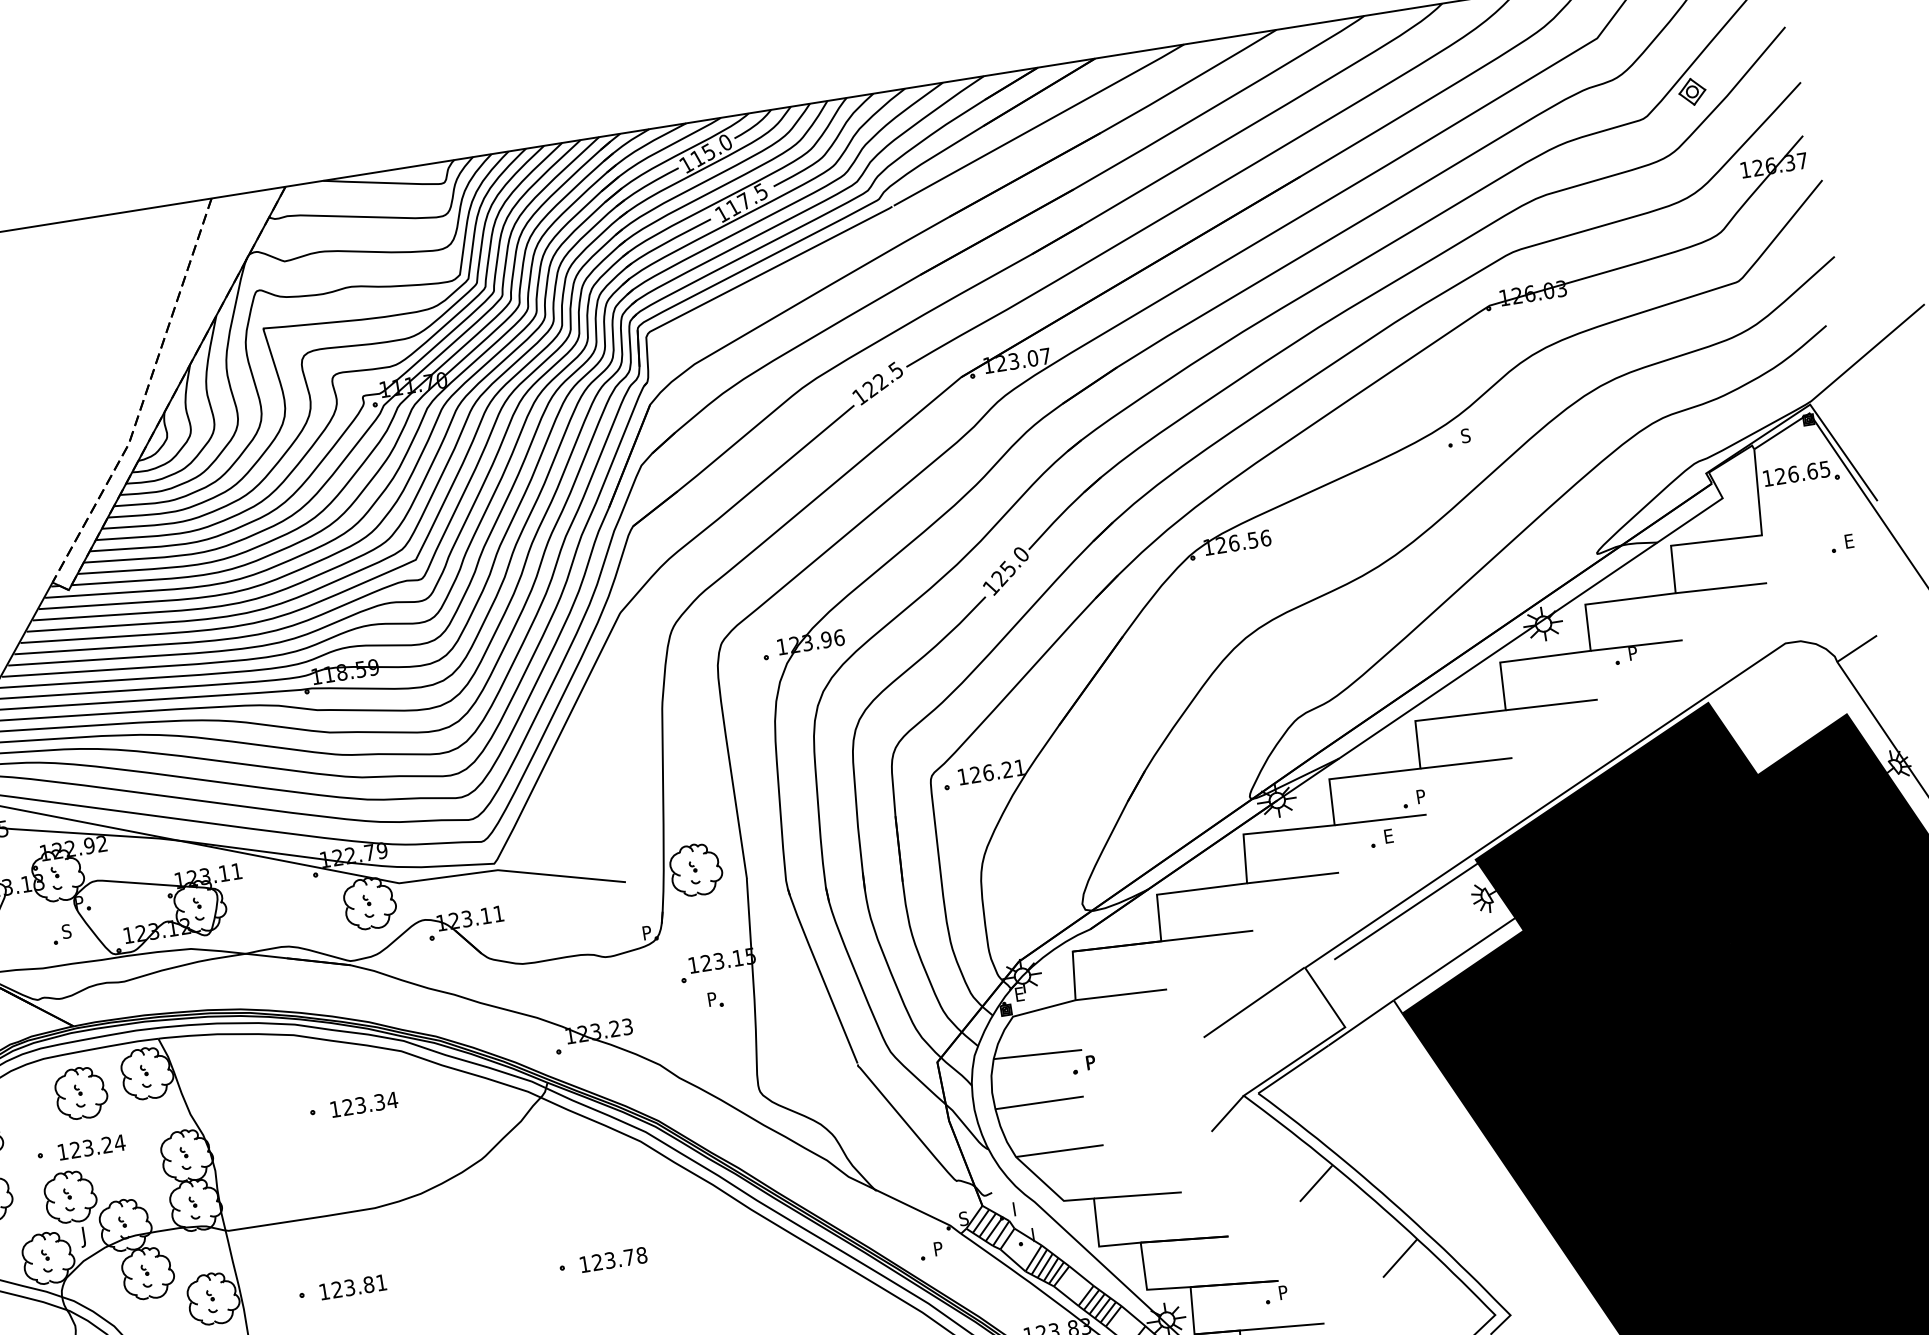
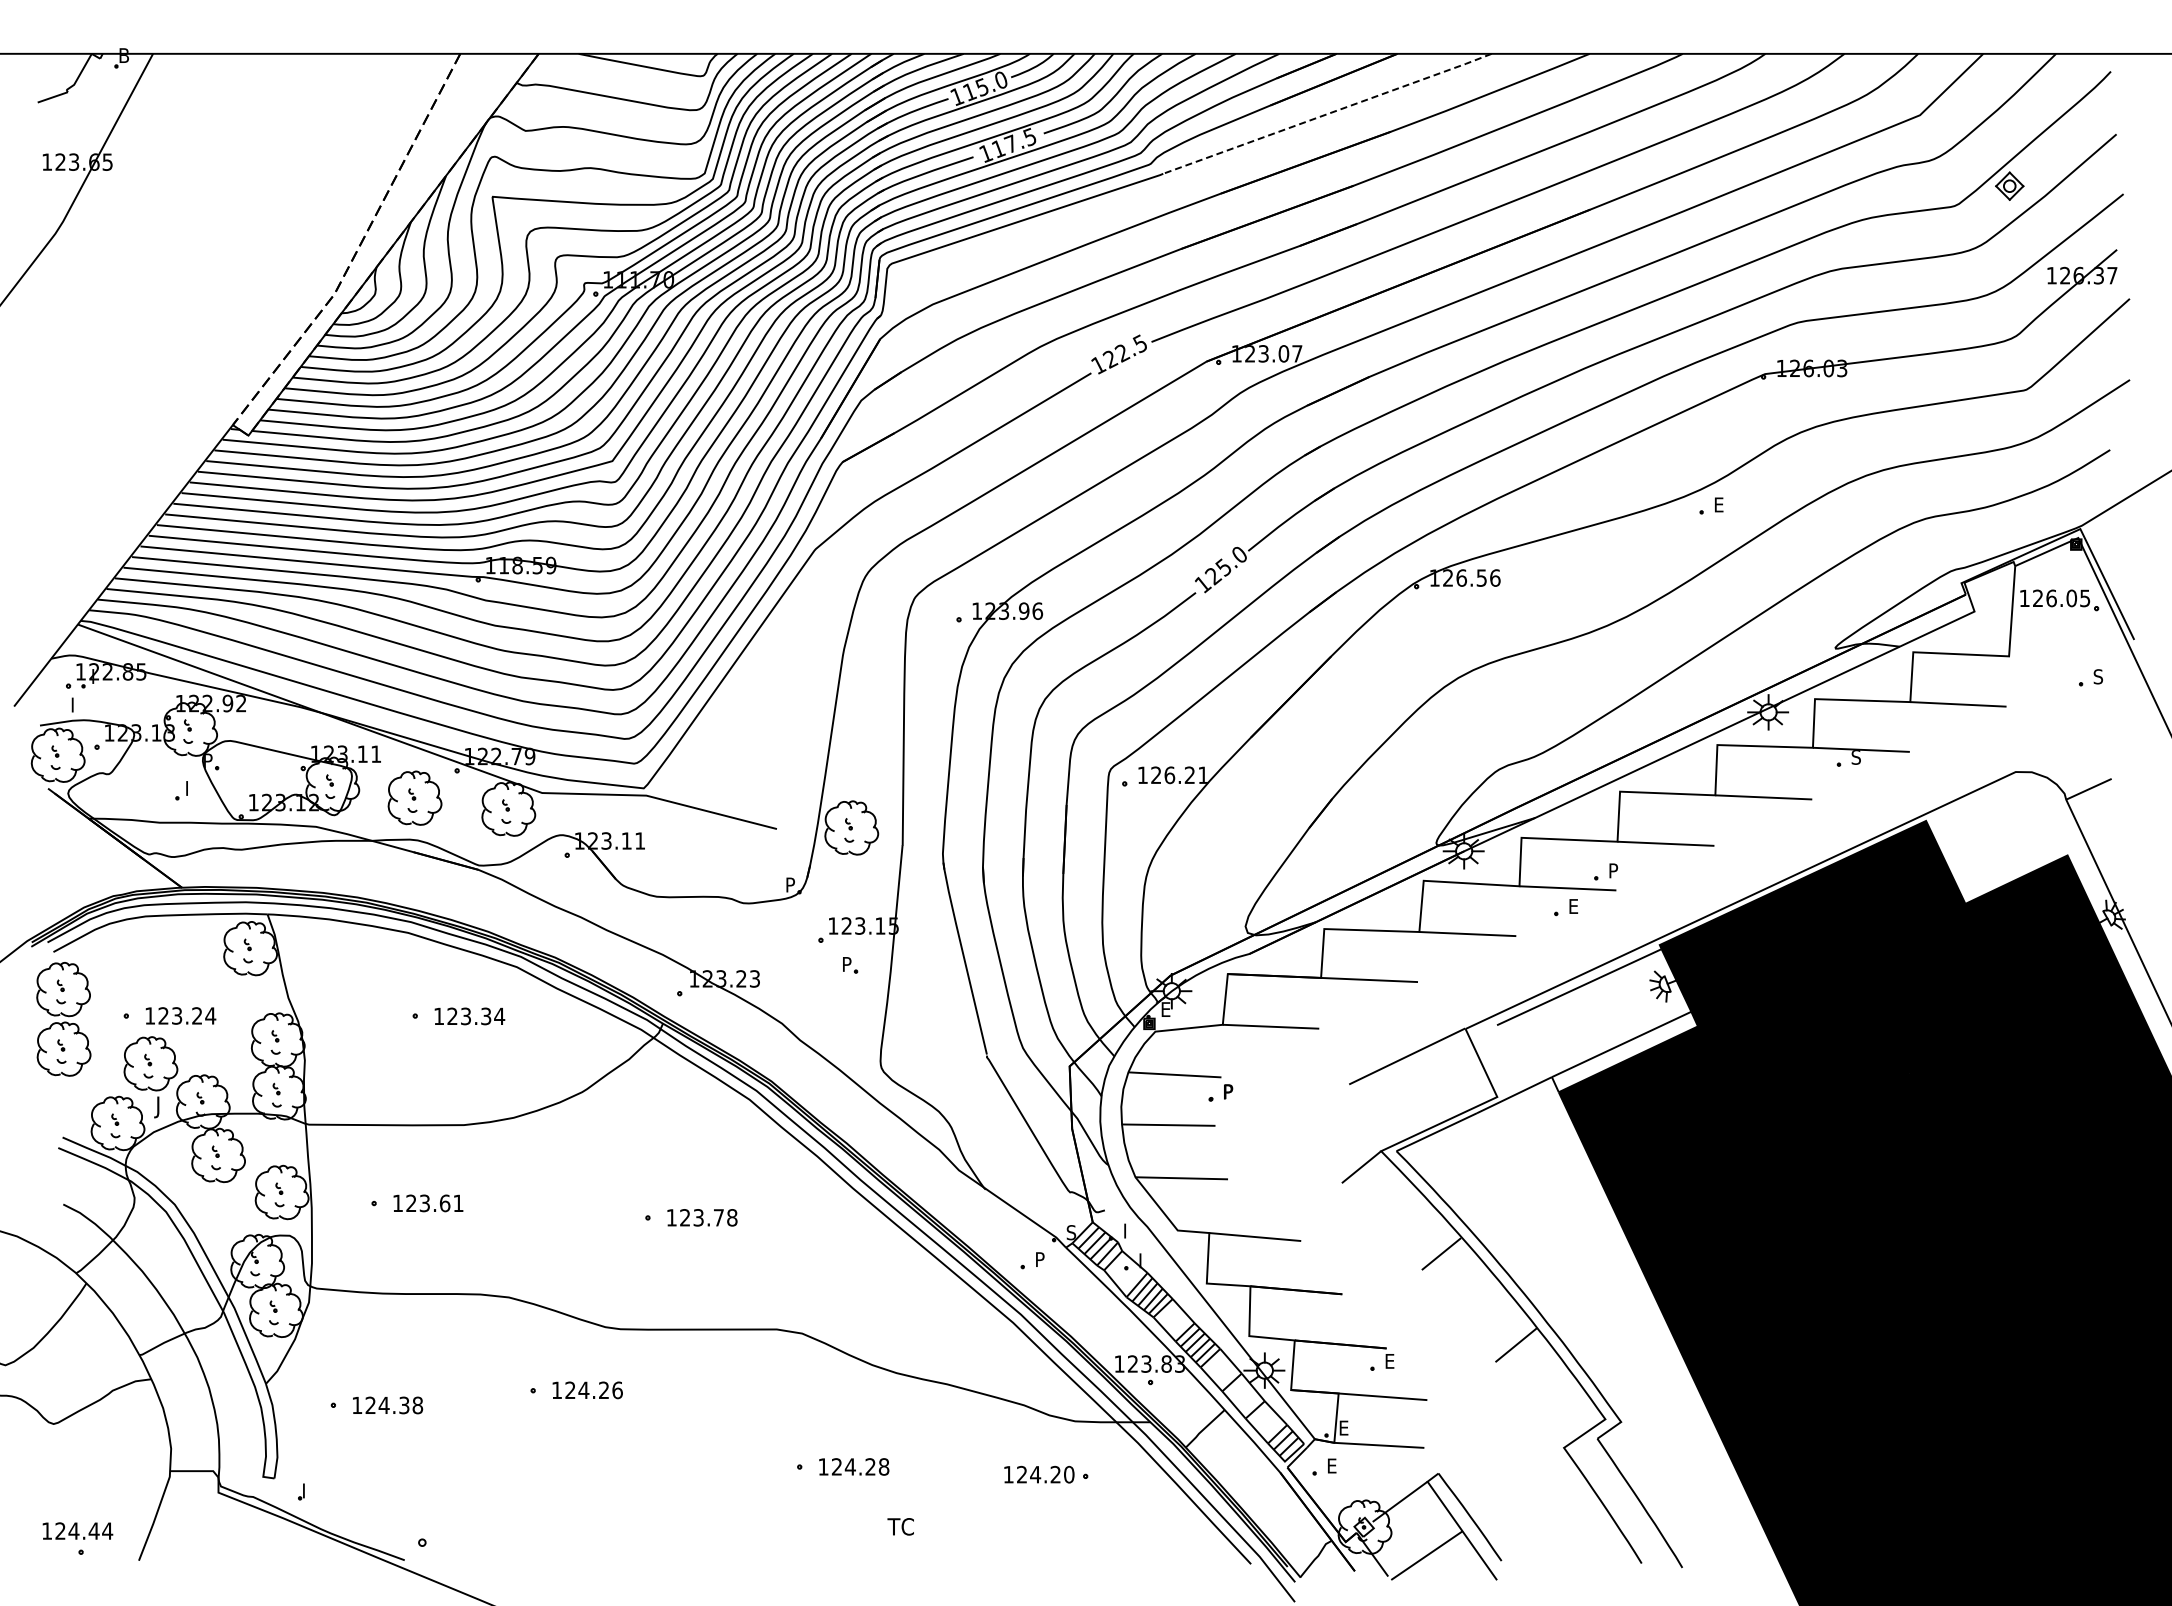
line: (1040, 124) -> (1329, 113), solid -> dashed
text: (1465, 435) -> (1718, 504), S -> E
text: (1812, 470) -> (2071, 597), 126.65 -> 126.05
text: (1849, 540) -> (2098, 676), E -> S
text: (1632, 653) -> (1855, 757), P -> S
text: (65, 931) -> (189, 788), S -> I
part: (80, 1092) -> (414, 797), moved
text: (368, 1283) -> (444, 1202), 123.81 -> 123.61
text: (1284, 1292) -> (1390, 1361), P -> E

